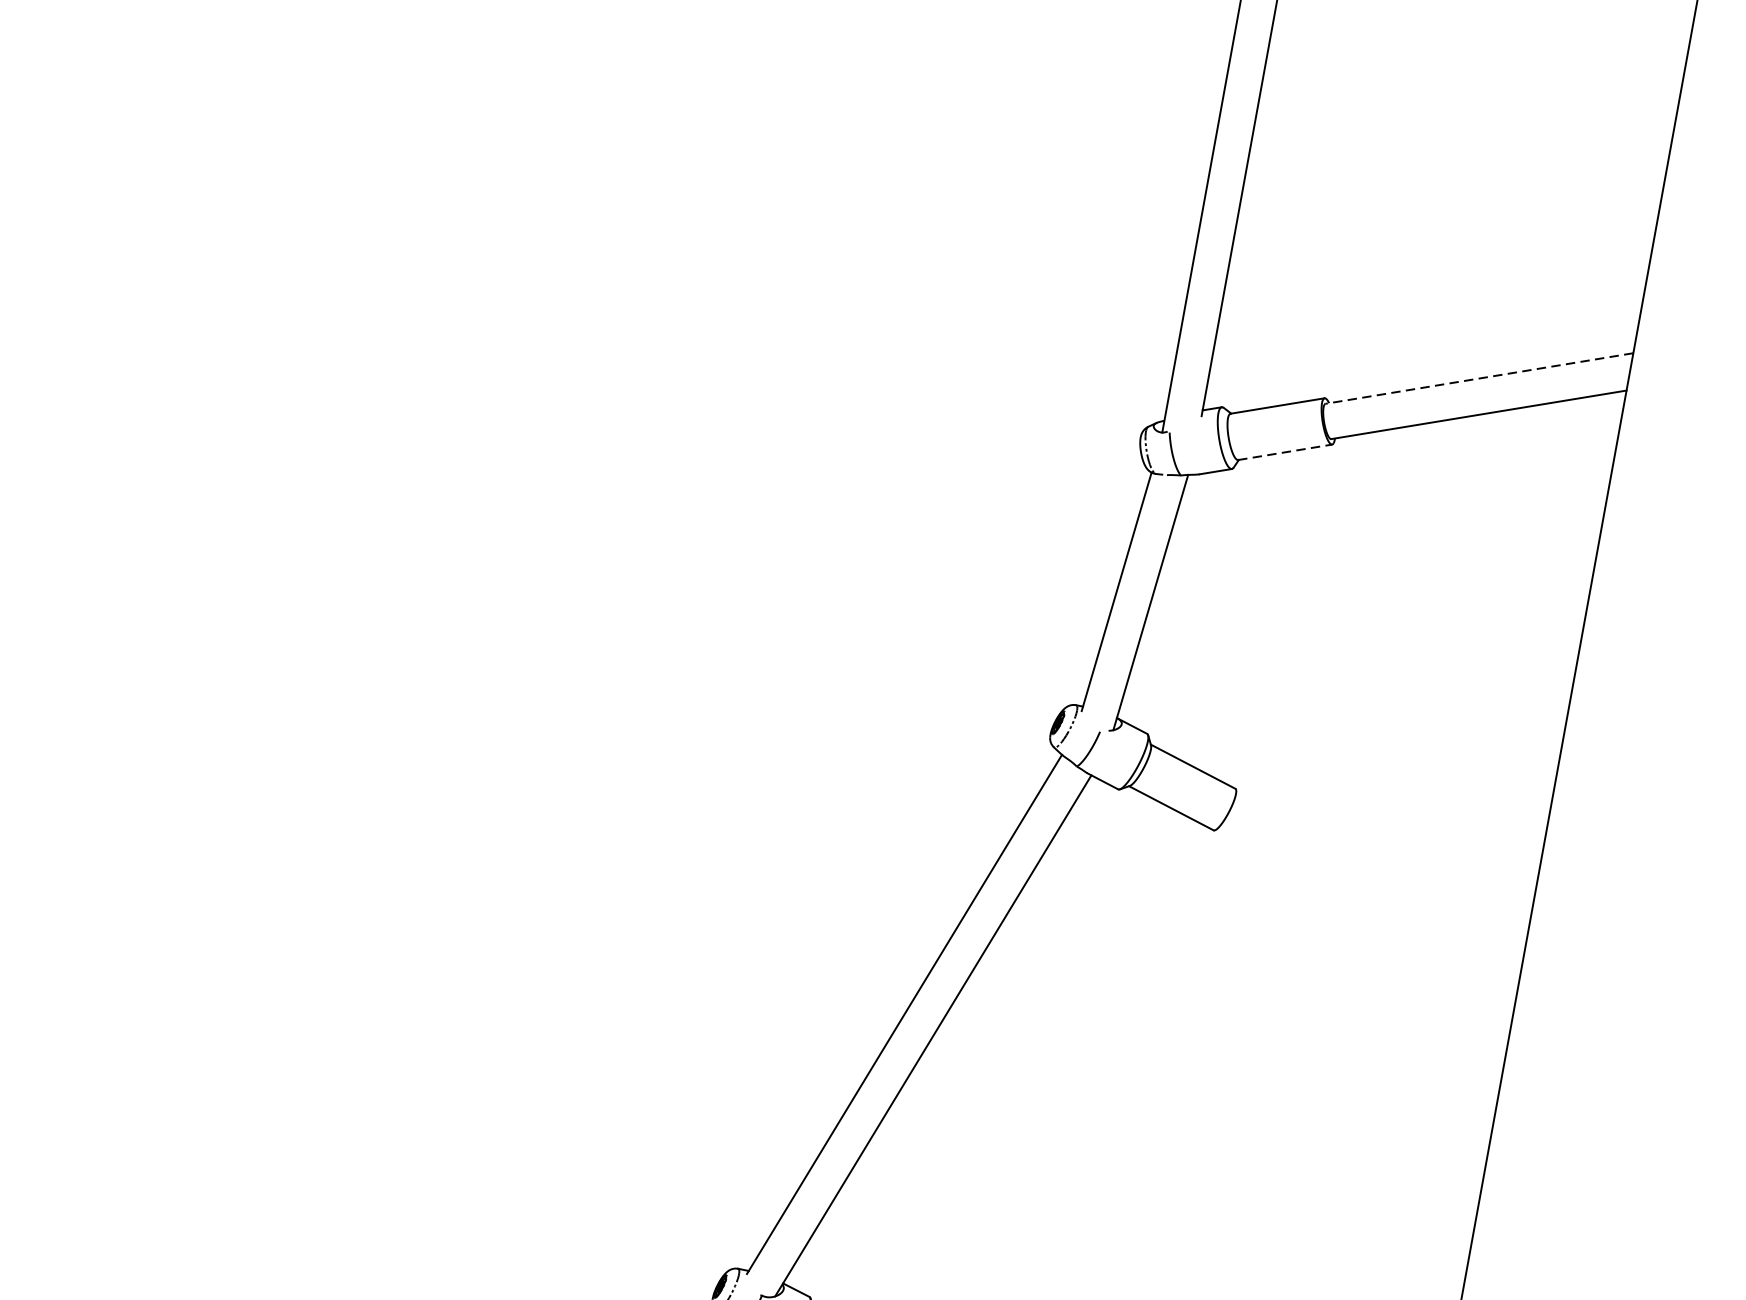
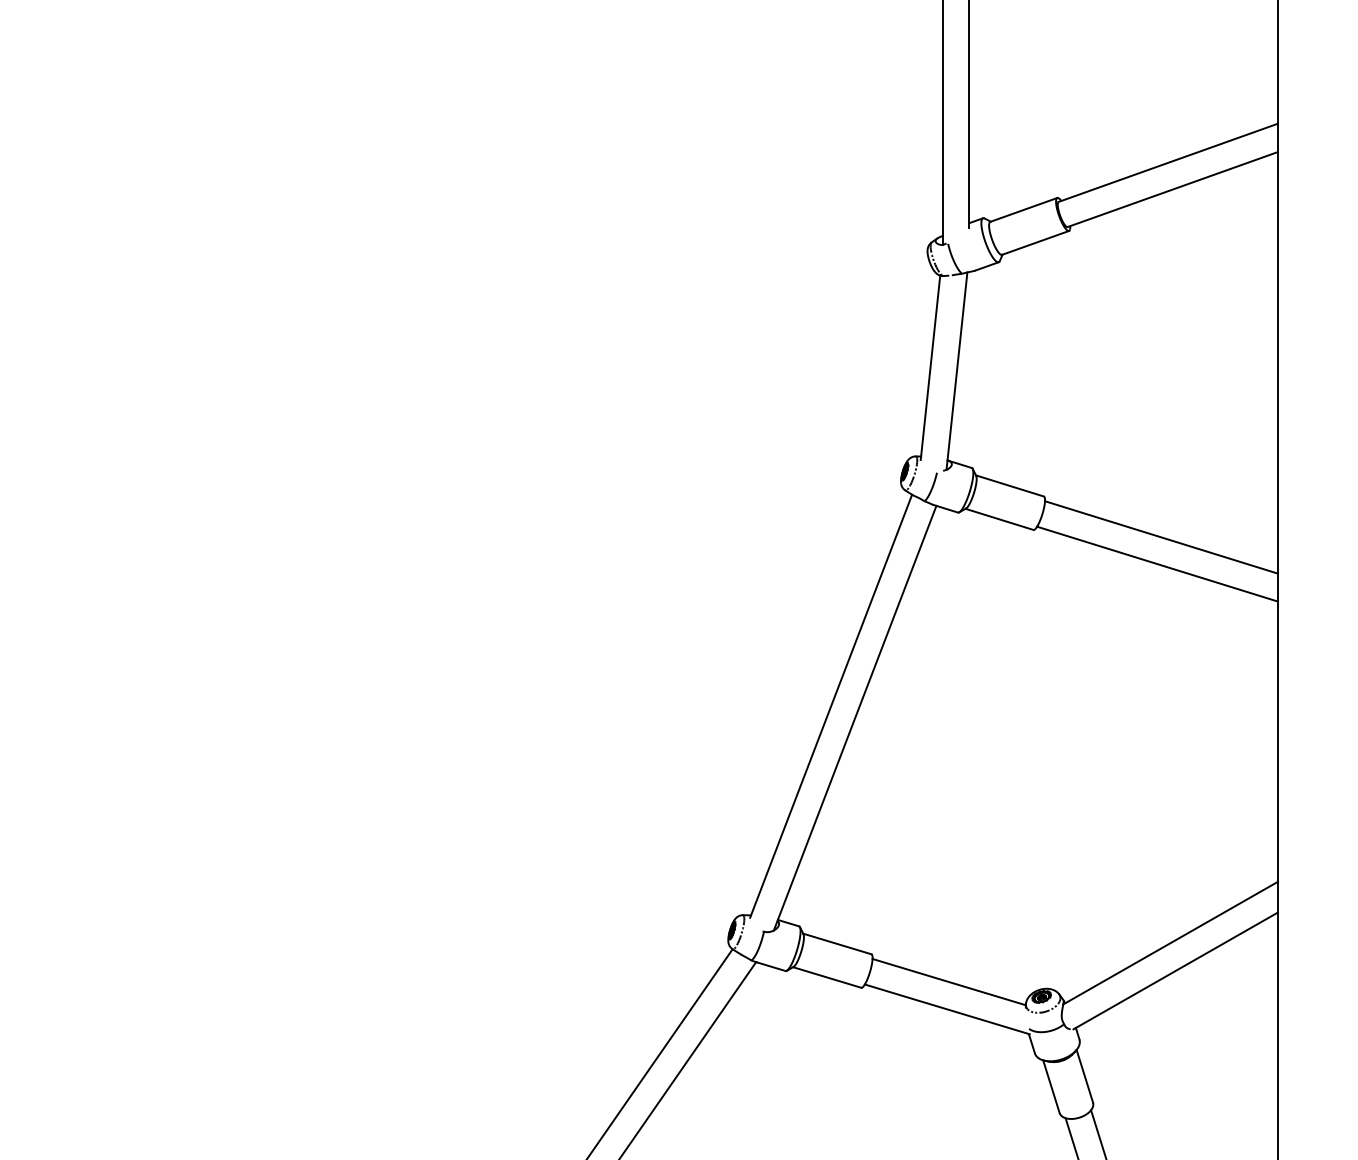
line: (1478, 379) -> (1167, 163), dashed -> solid
line: (1285, 451) -> (1035, 242), dashed -> solid
line: (1380, 870) -> (1161, 537), added
line: (1369, 904) -> (1157, 563), added

